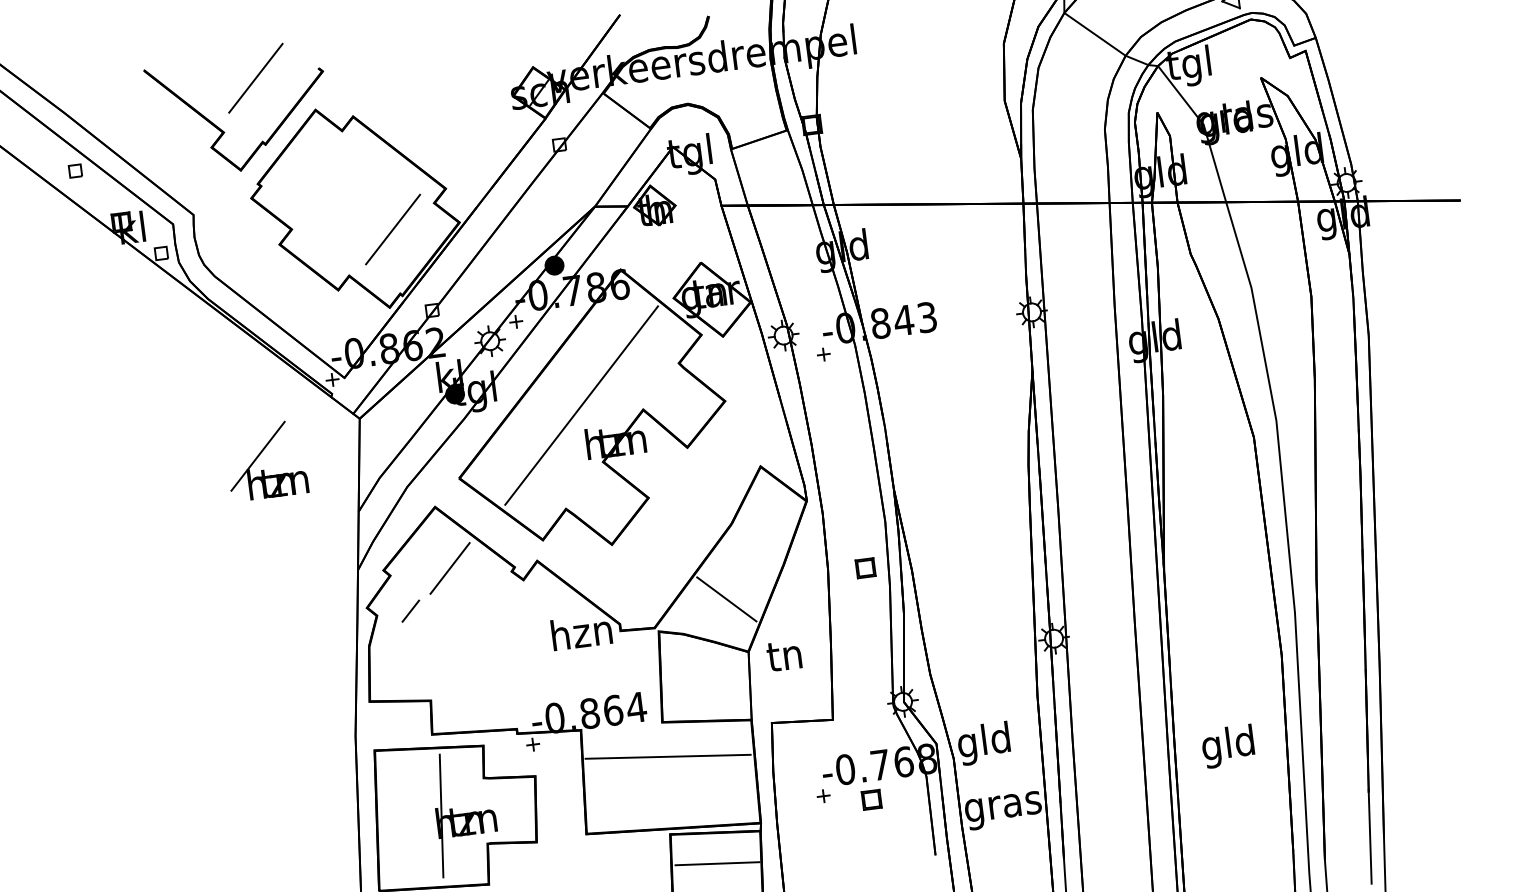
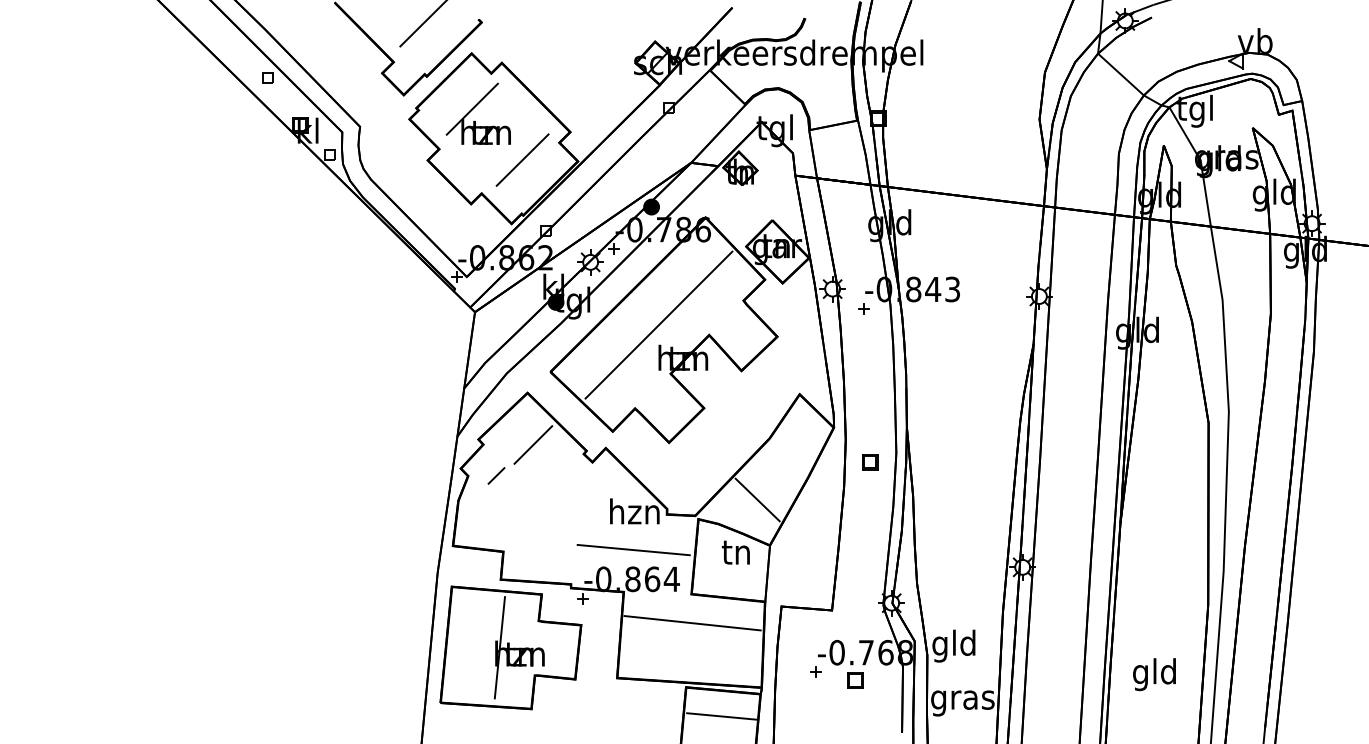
part: (264, 460) -> (477, 113), moved
part: (866, 568) -> (870, 462), moved
text: (783, 655) -> (735, 552), moved
line: (586, 677) -> (633, 549), added

